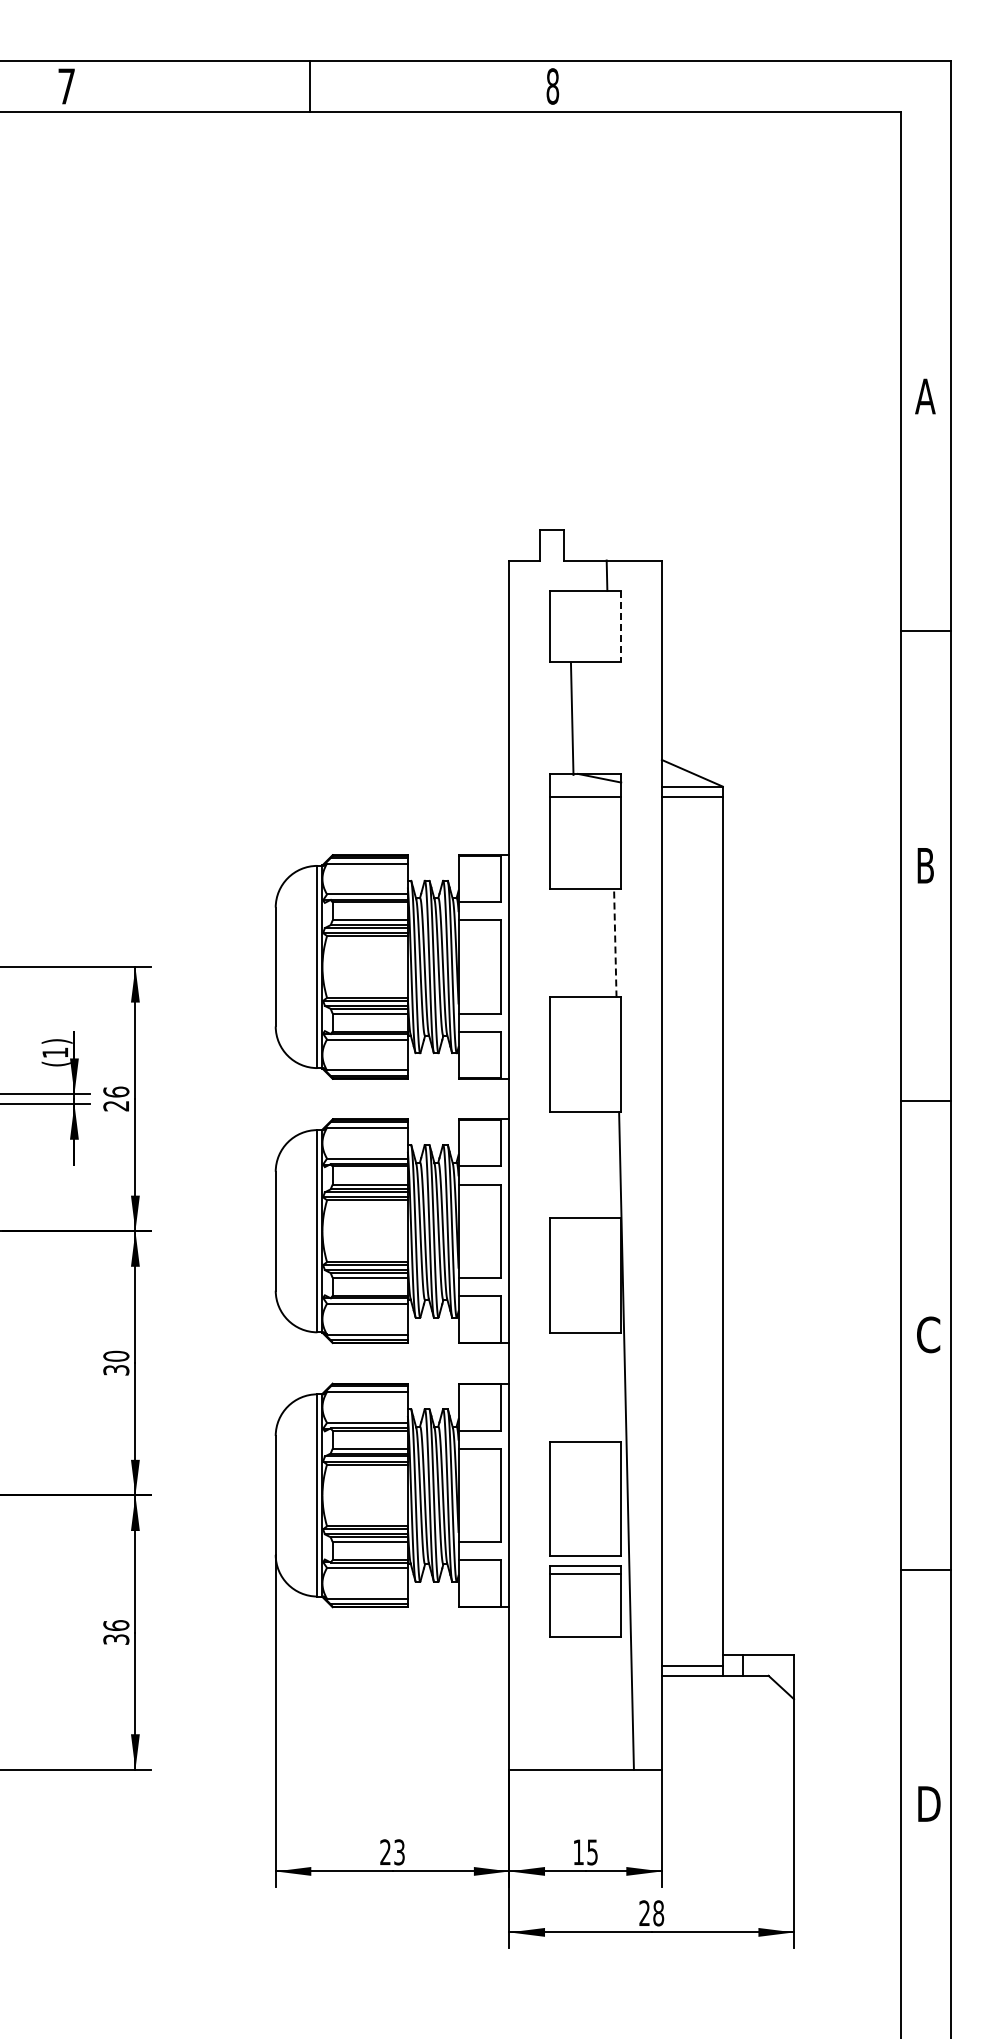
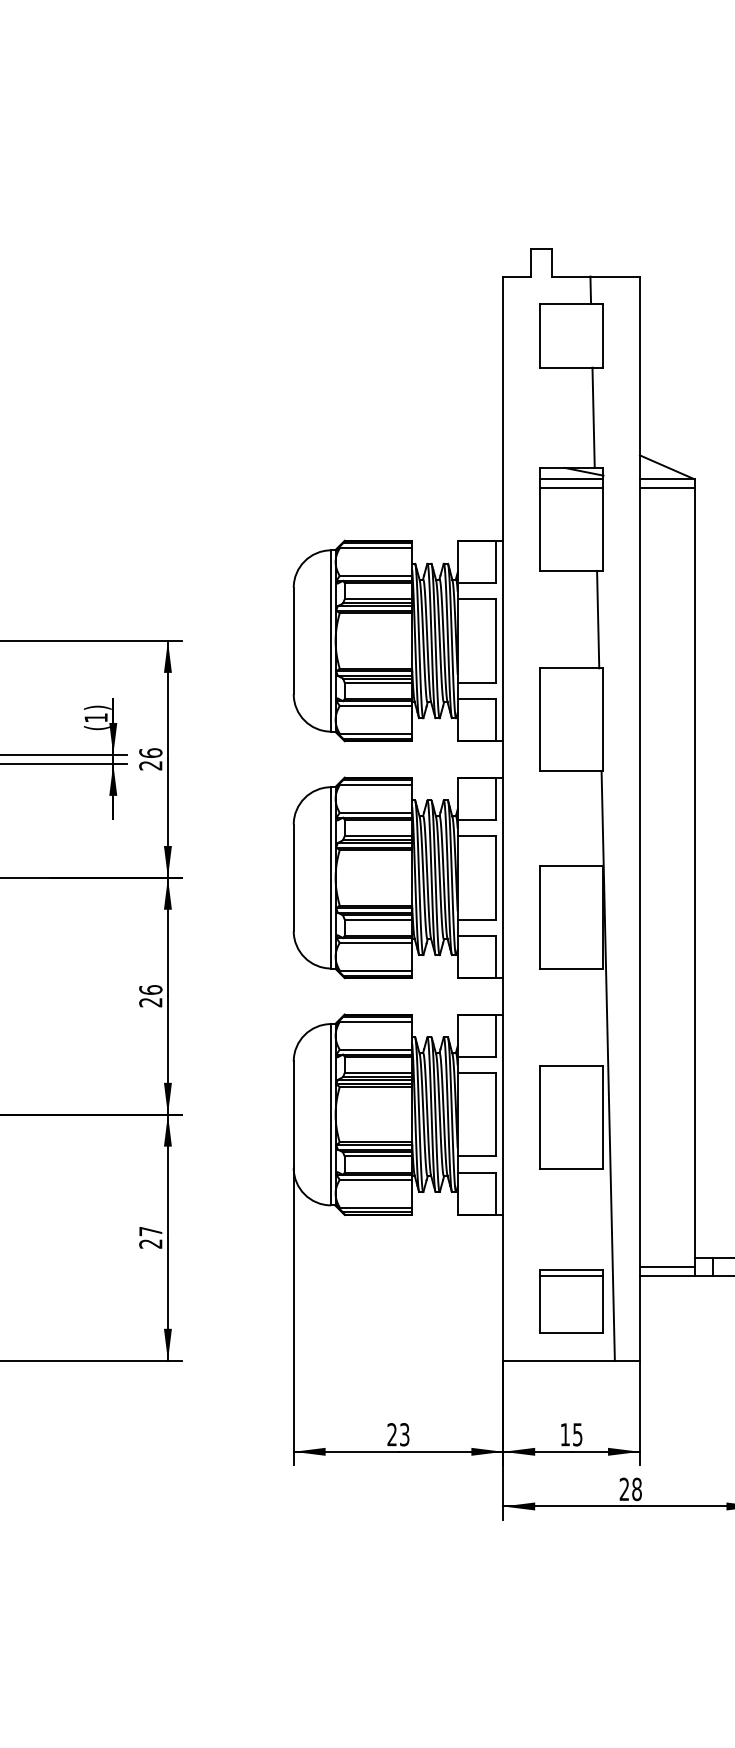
line: (621, 626) -> (603, 335), dashed -> solid
line: (571, 718) -> (592, 417), moved
line: (585, 786) -> (571, 479), added
line: (615, 942) -> (598, 619), dashed -> solid
text: (116, 1362) -> (150, 995), 30 -> 26
part: (585, 1601) -> (571, 1301), moved
text: (116, 1632) -> (150, 1237), 36 -> 27

